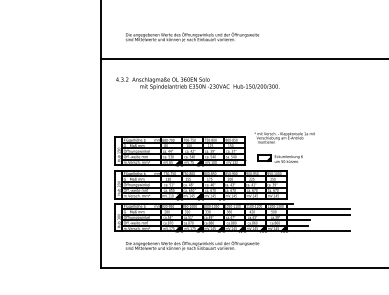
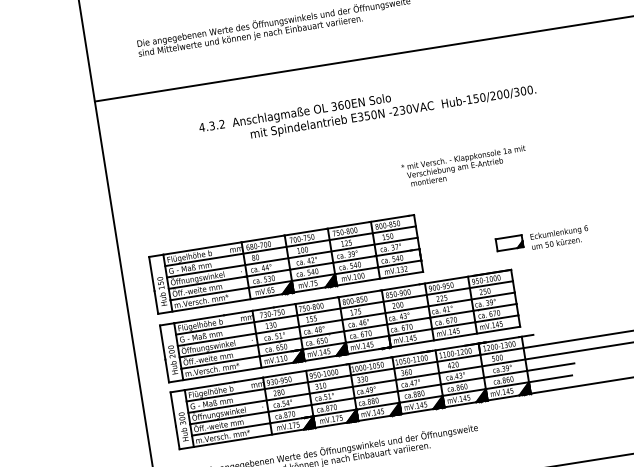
text: (197, 83) -> (367, 109), moved
text: (284, 137) -> (464, 165), moved
part: (279, 158) -> (540, 239), moved

